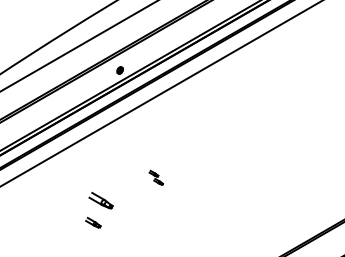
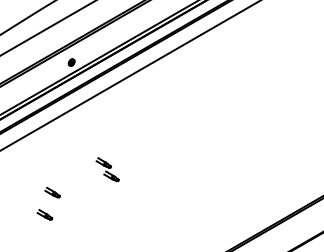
part: (156, 177) -> (108, 169), size x1.67
part: (100, 200) -> (52, 192), size x0.62

